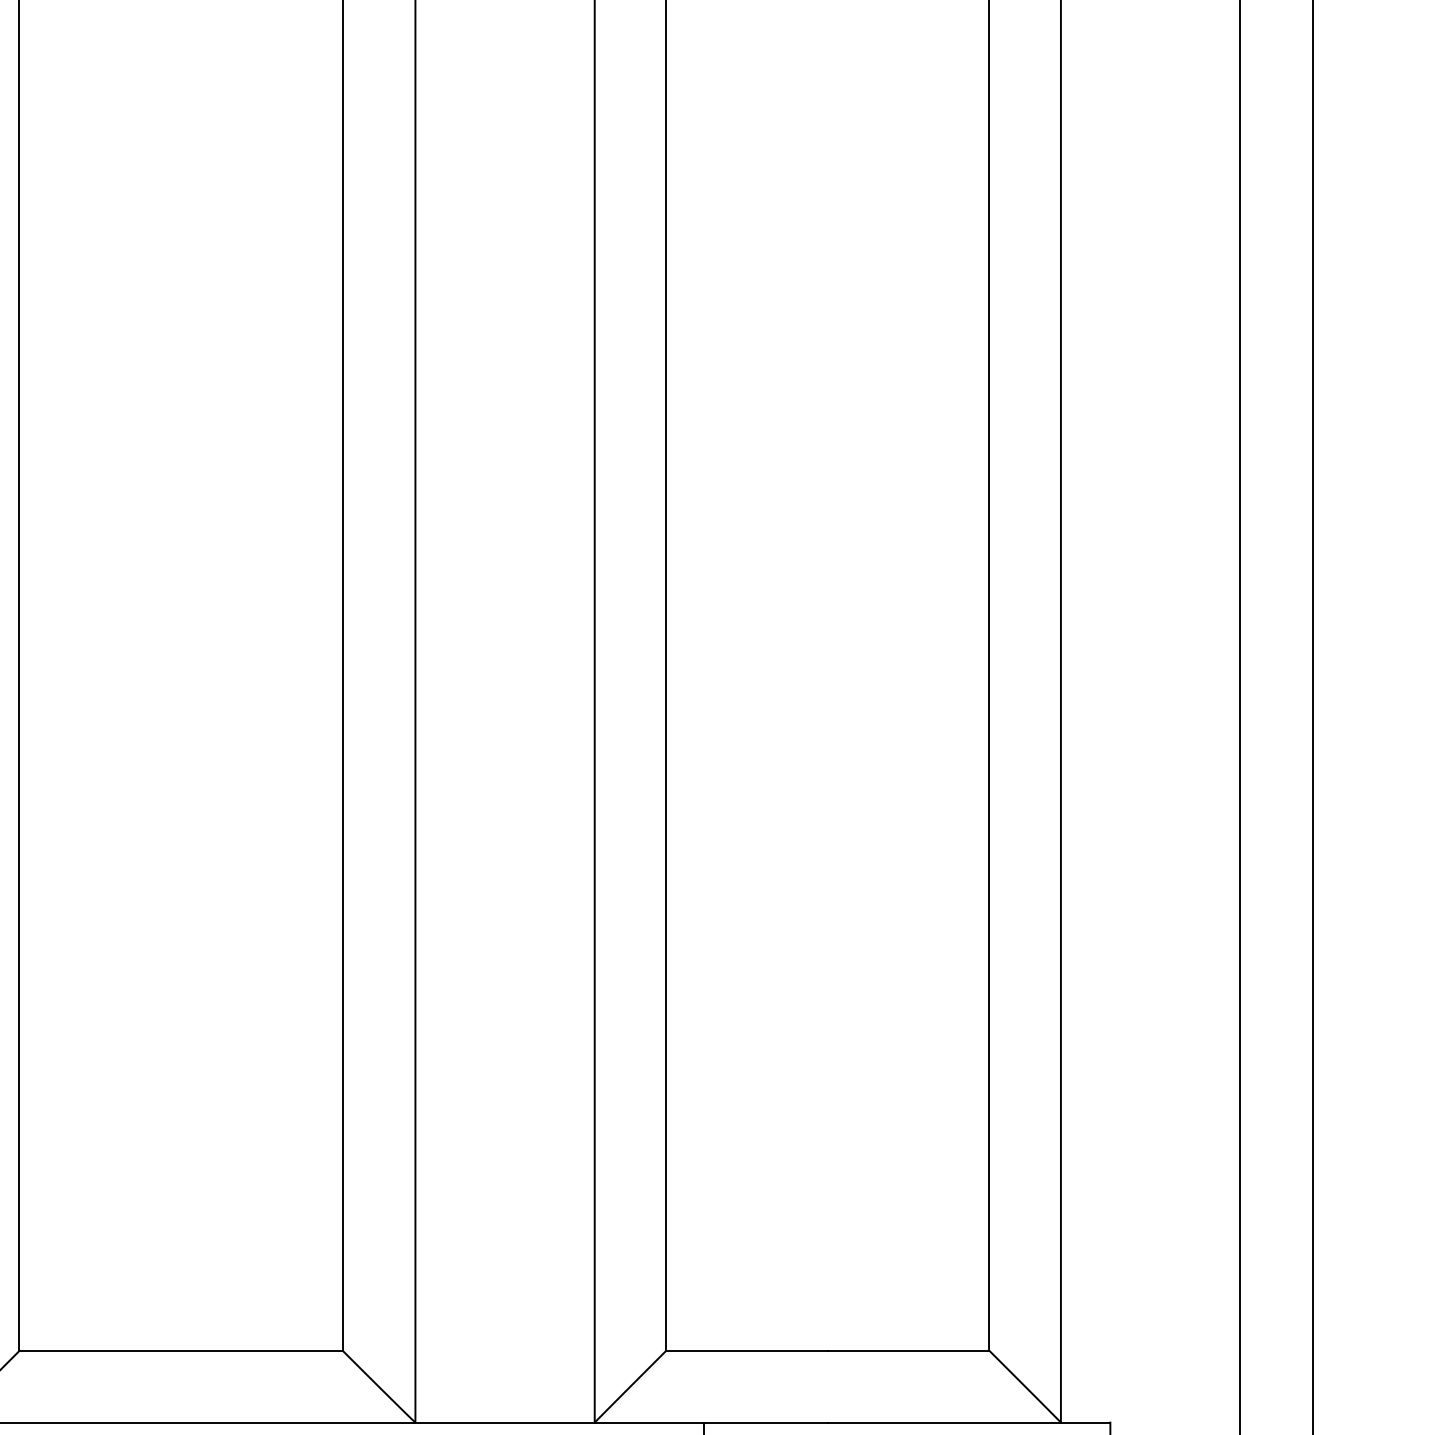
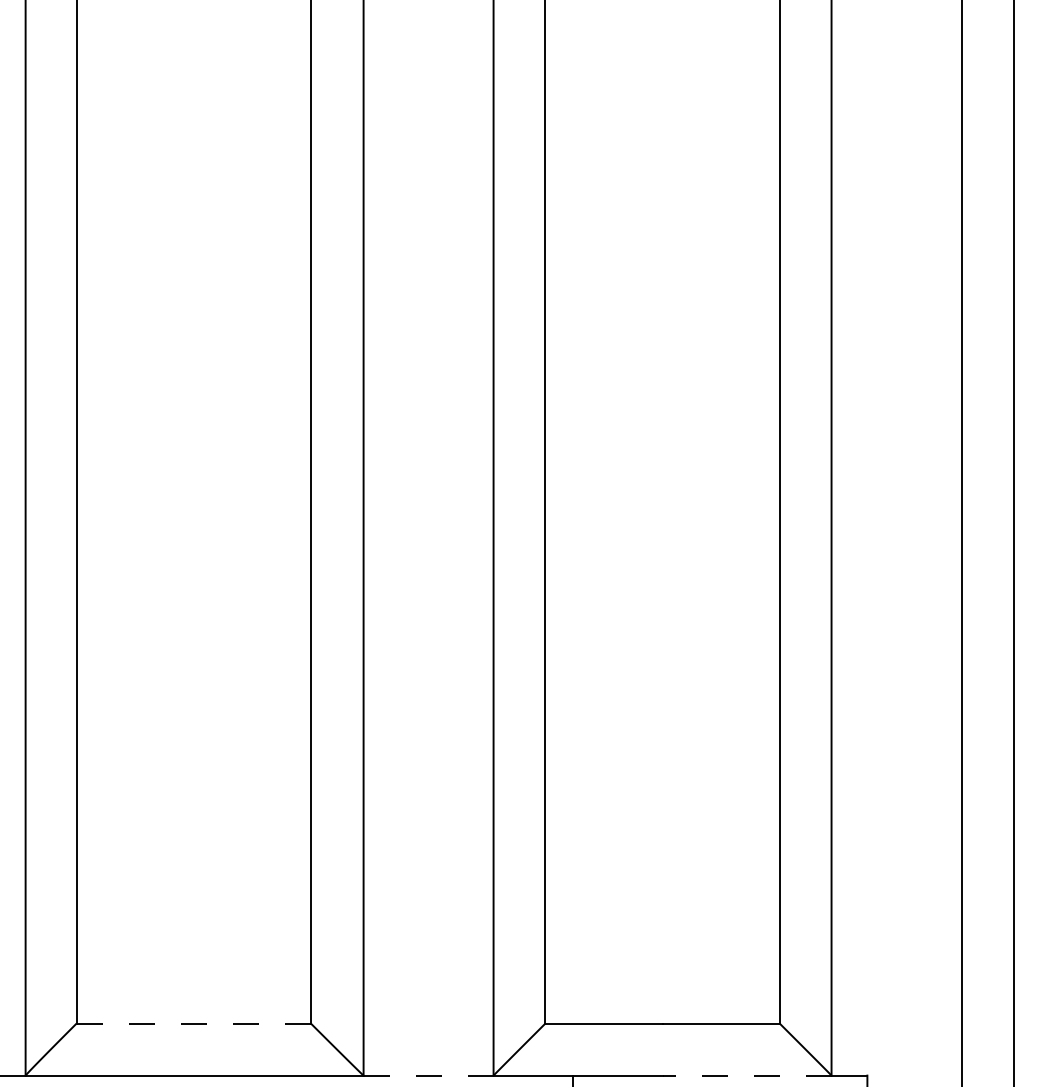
line: (182, 1350) -> (194, 1023), solid -> dashed
line: (504, 1422) -> (428, 1075), solid -> dashed
line: (943, 1422) -> (746, 1075), solid -> dashed

